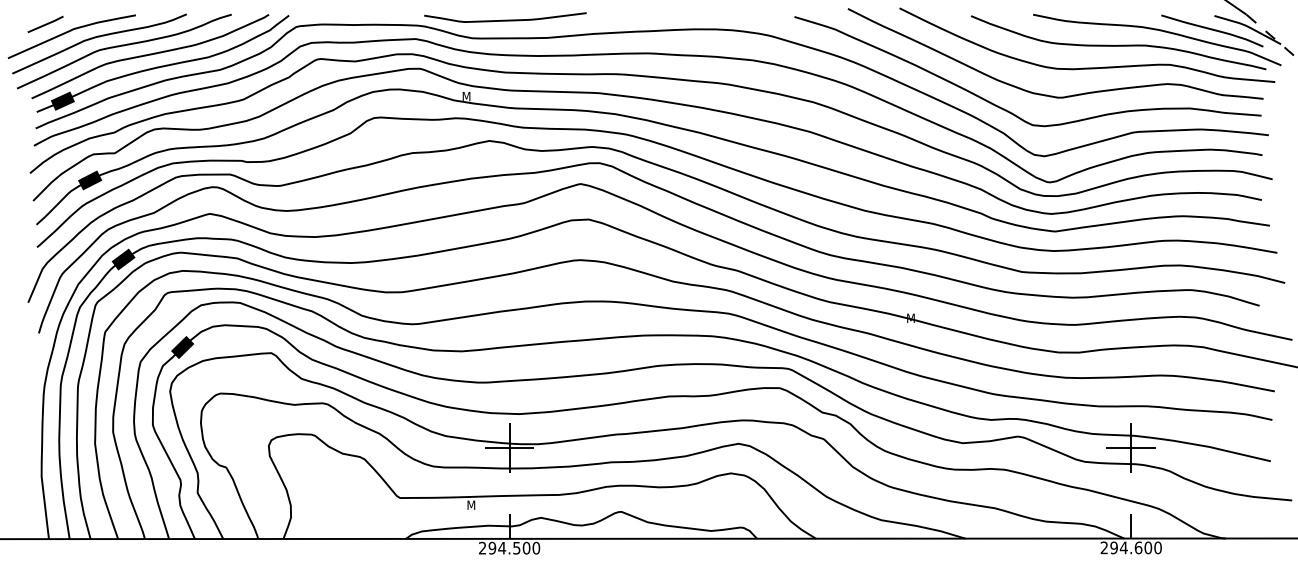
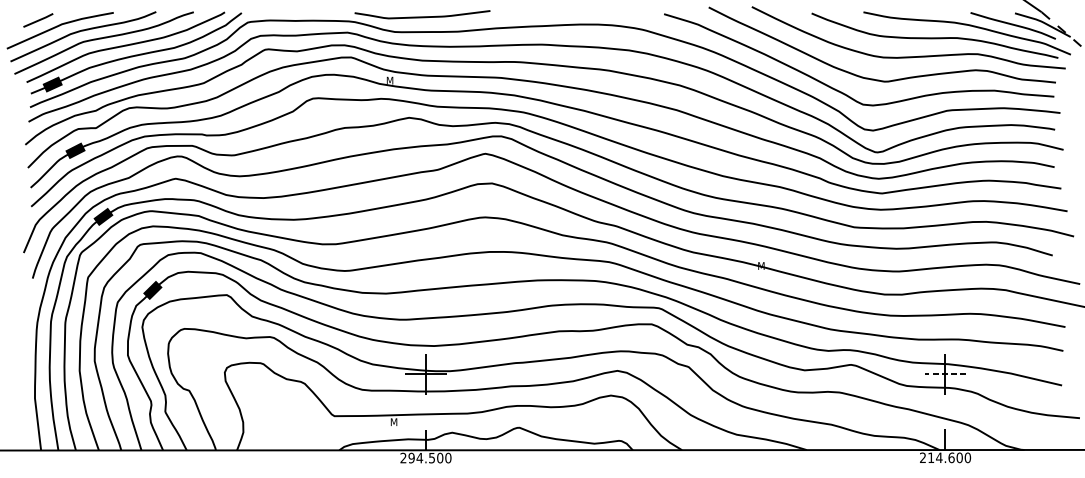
line: (1131, 448) -> (945, 374), solid -> dashed
text: (1113, 547) -> (930, 457), 294.600 -> 214.600

